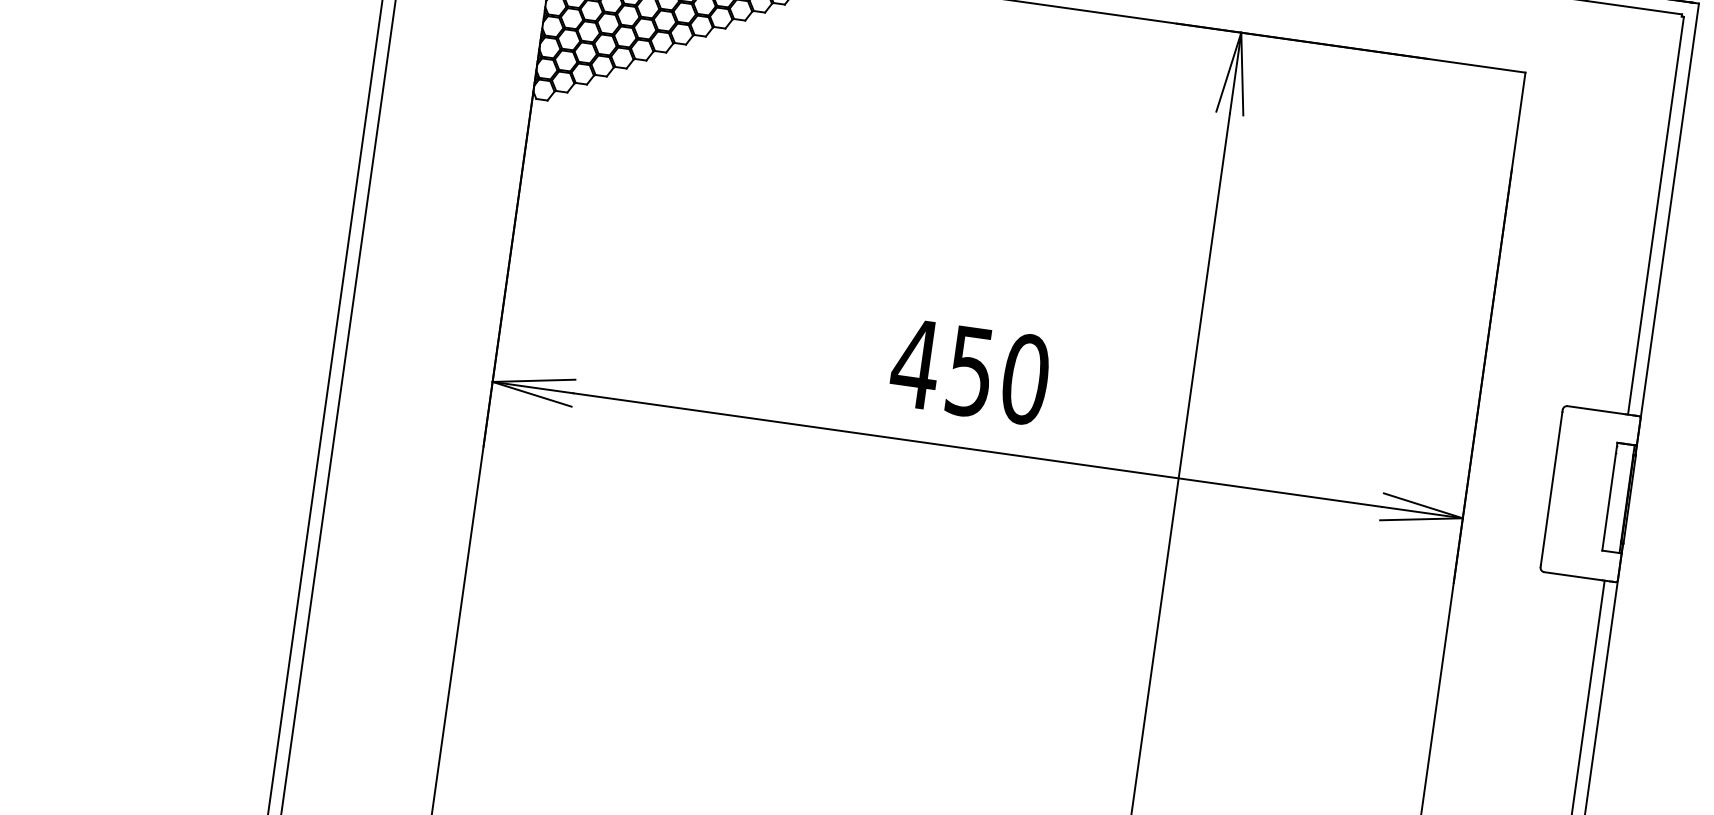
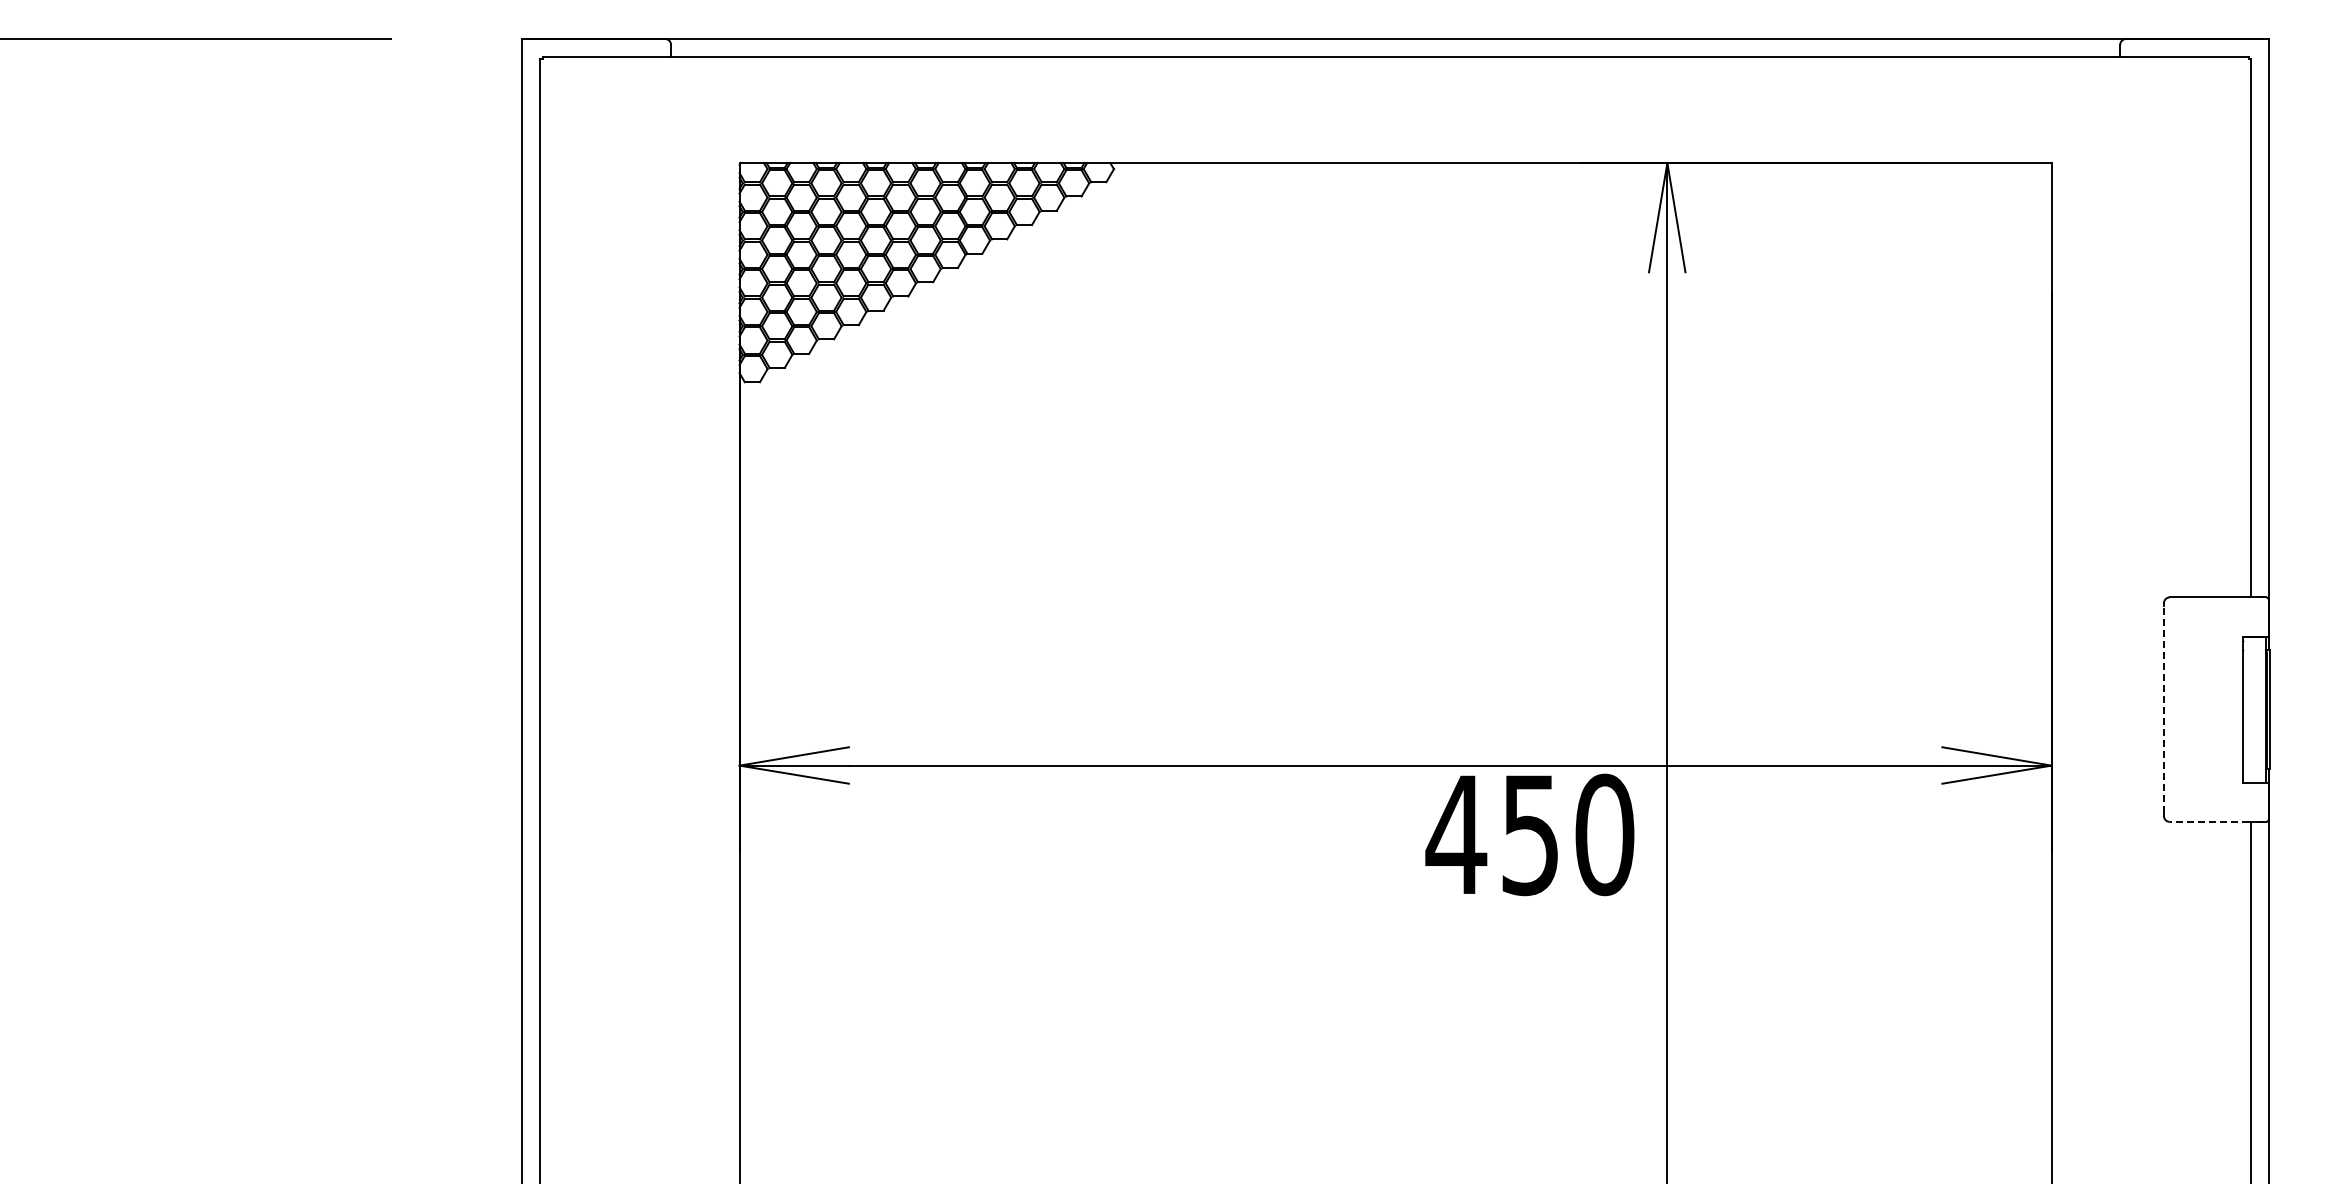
text: (969, 371) -> (1529, 834), moved
line: (1551, 488) -> (2163, 709), solid -> dashed
line: (1572, 575) -> (2208, 821), solid -> dashed

